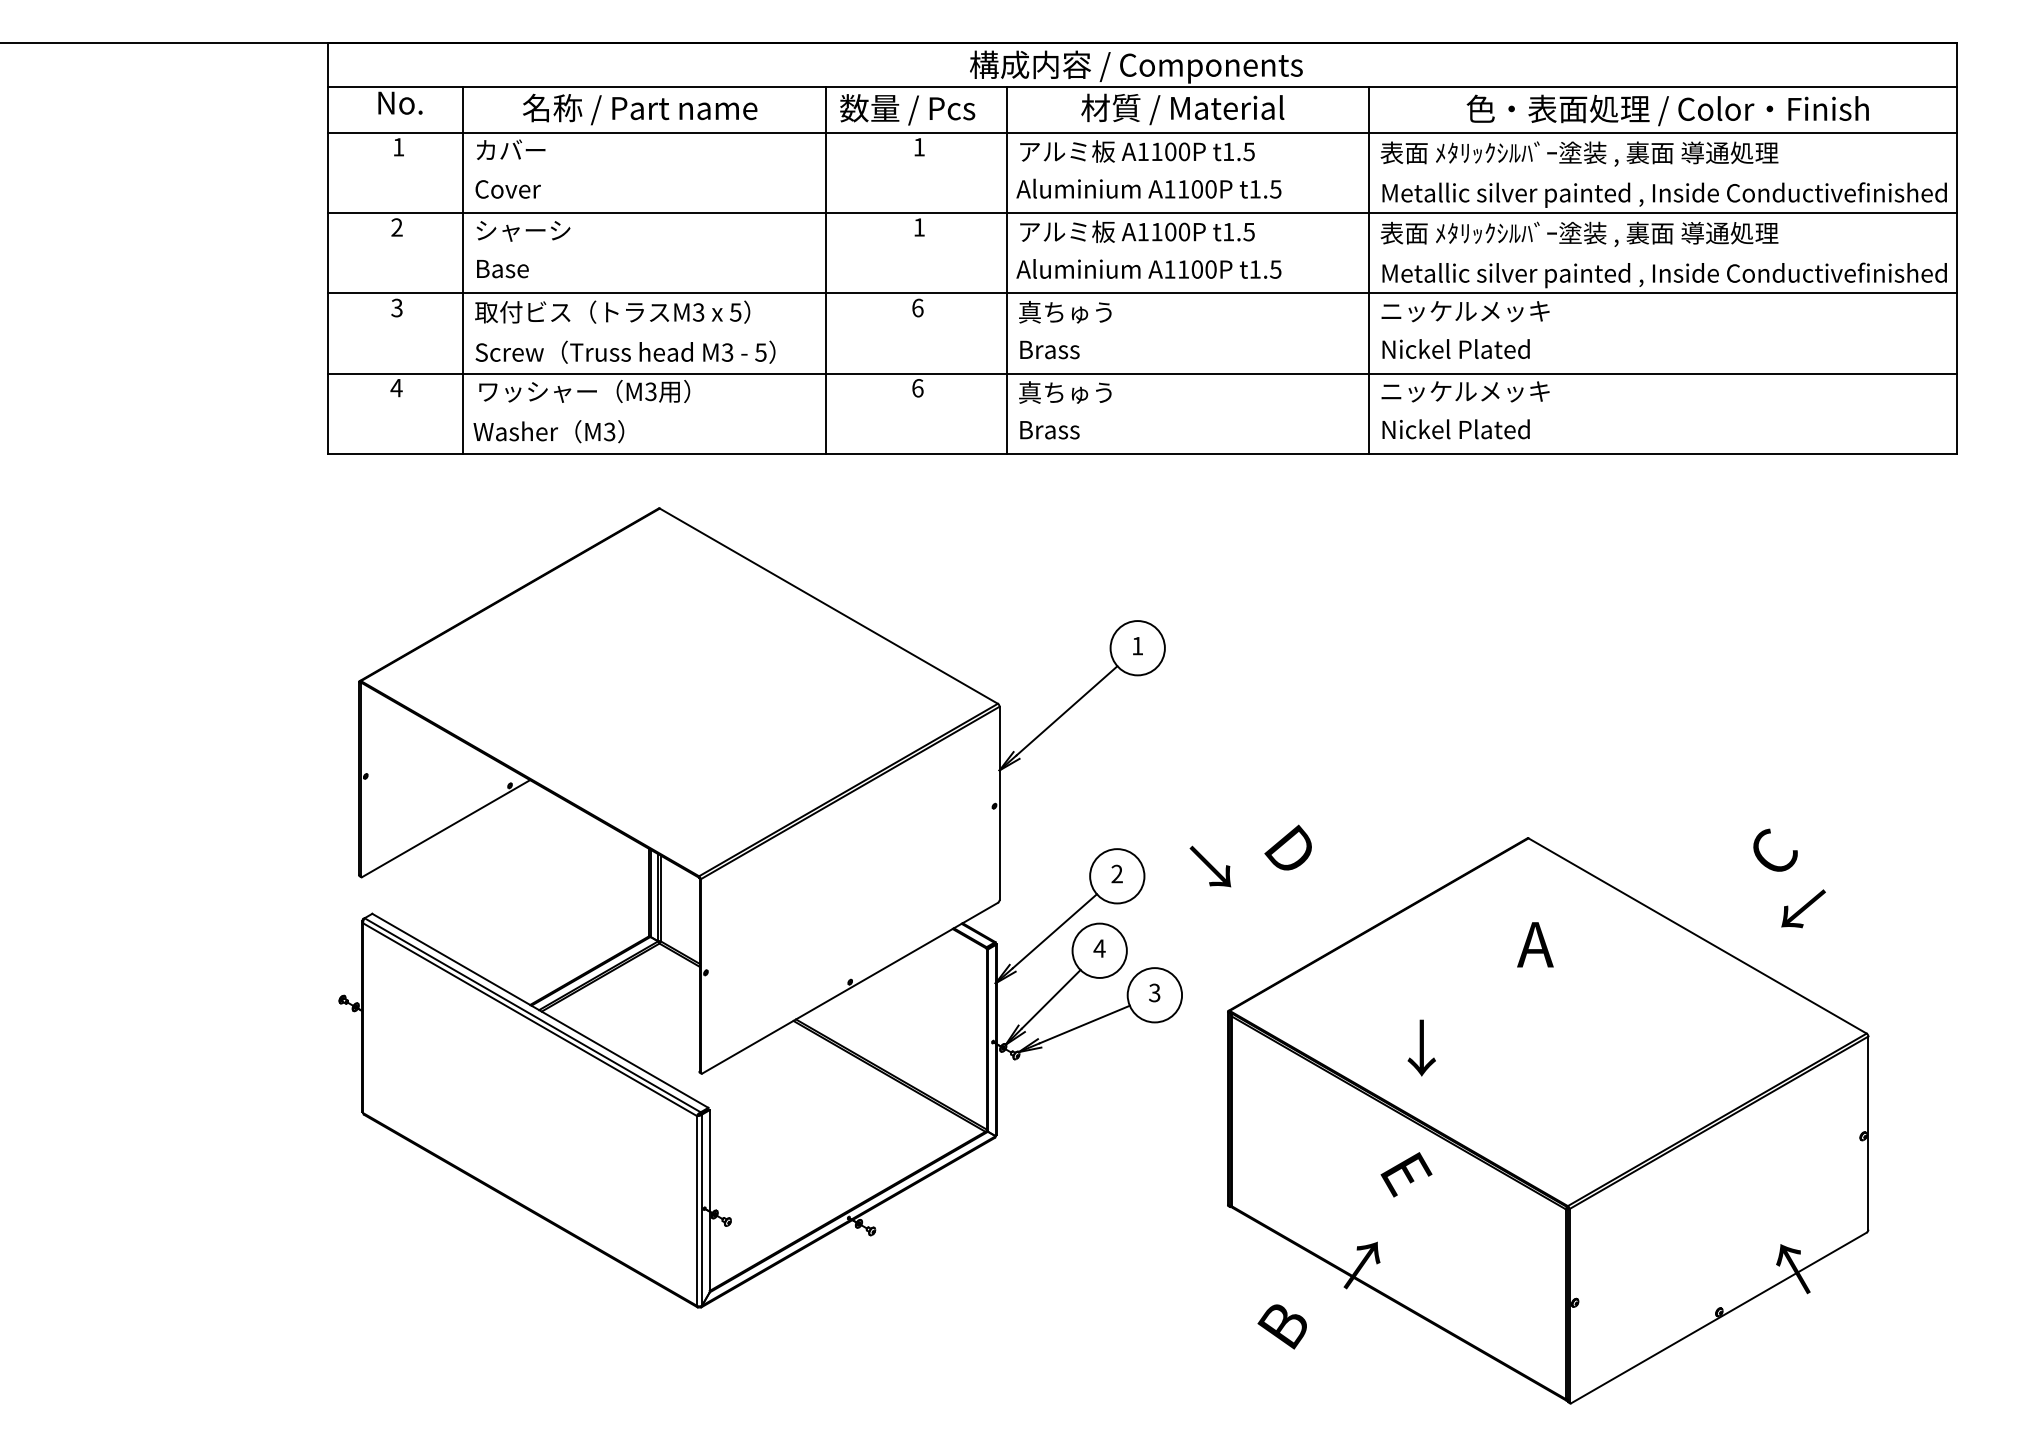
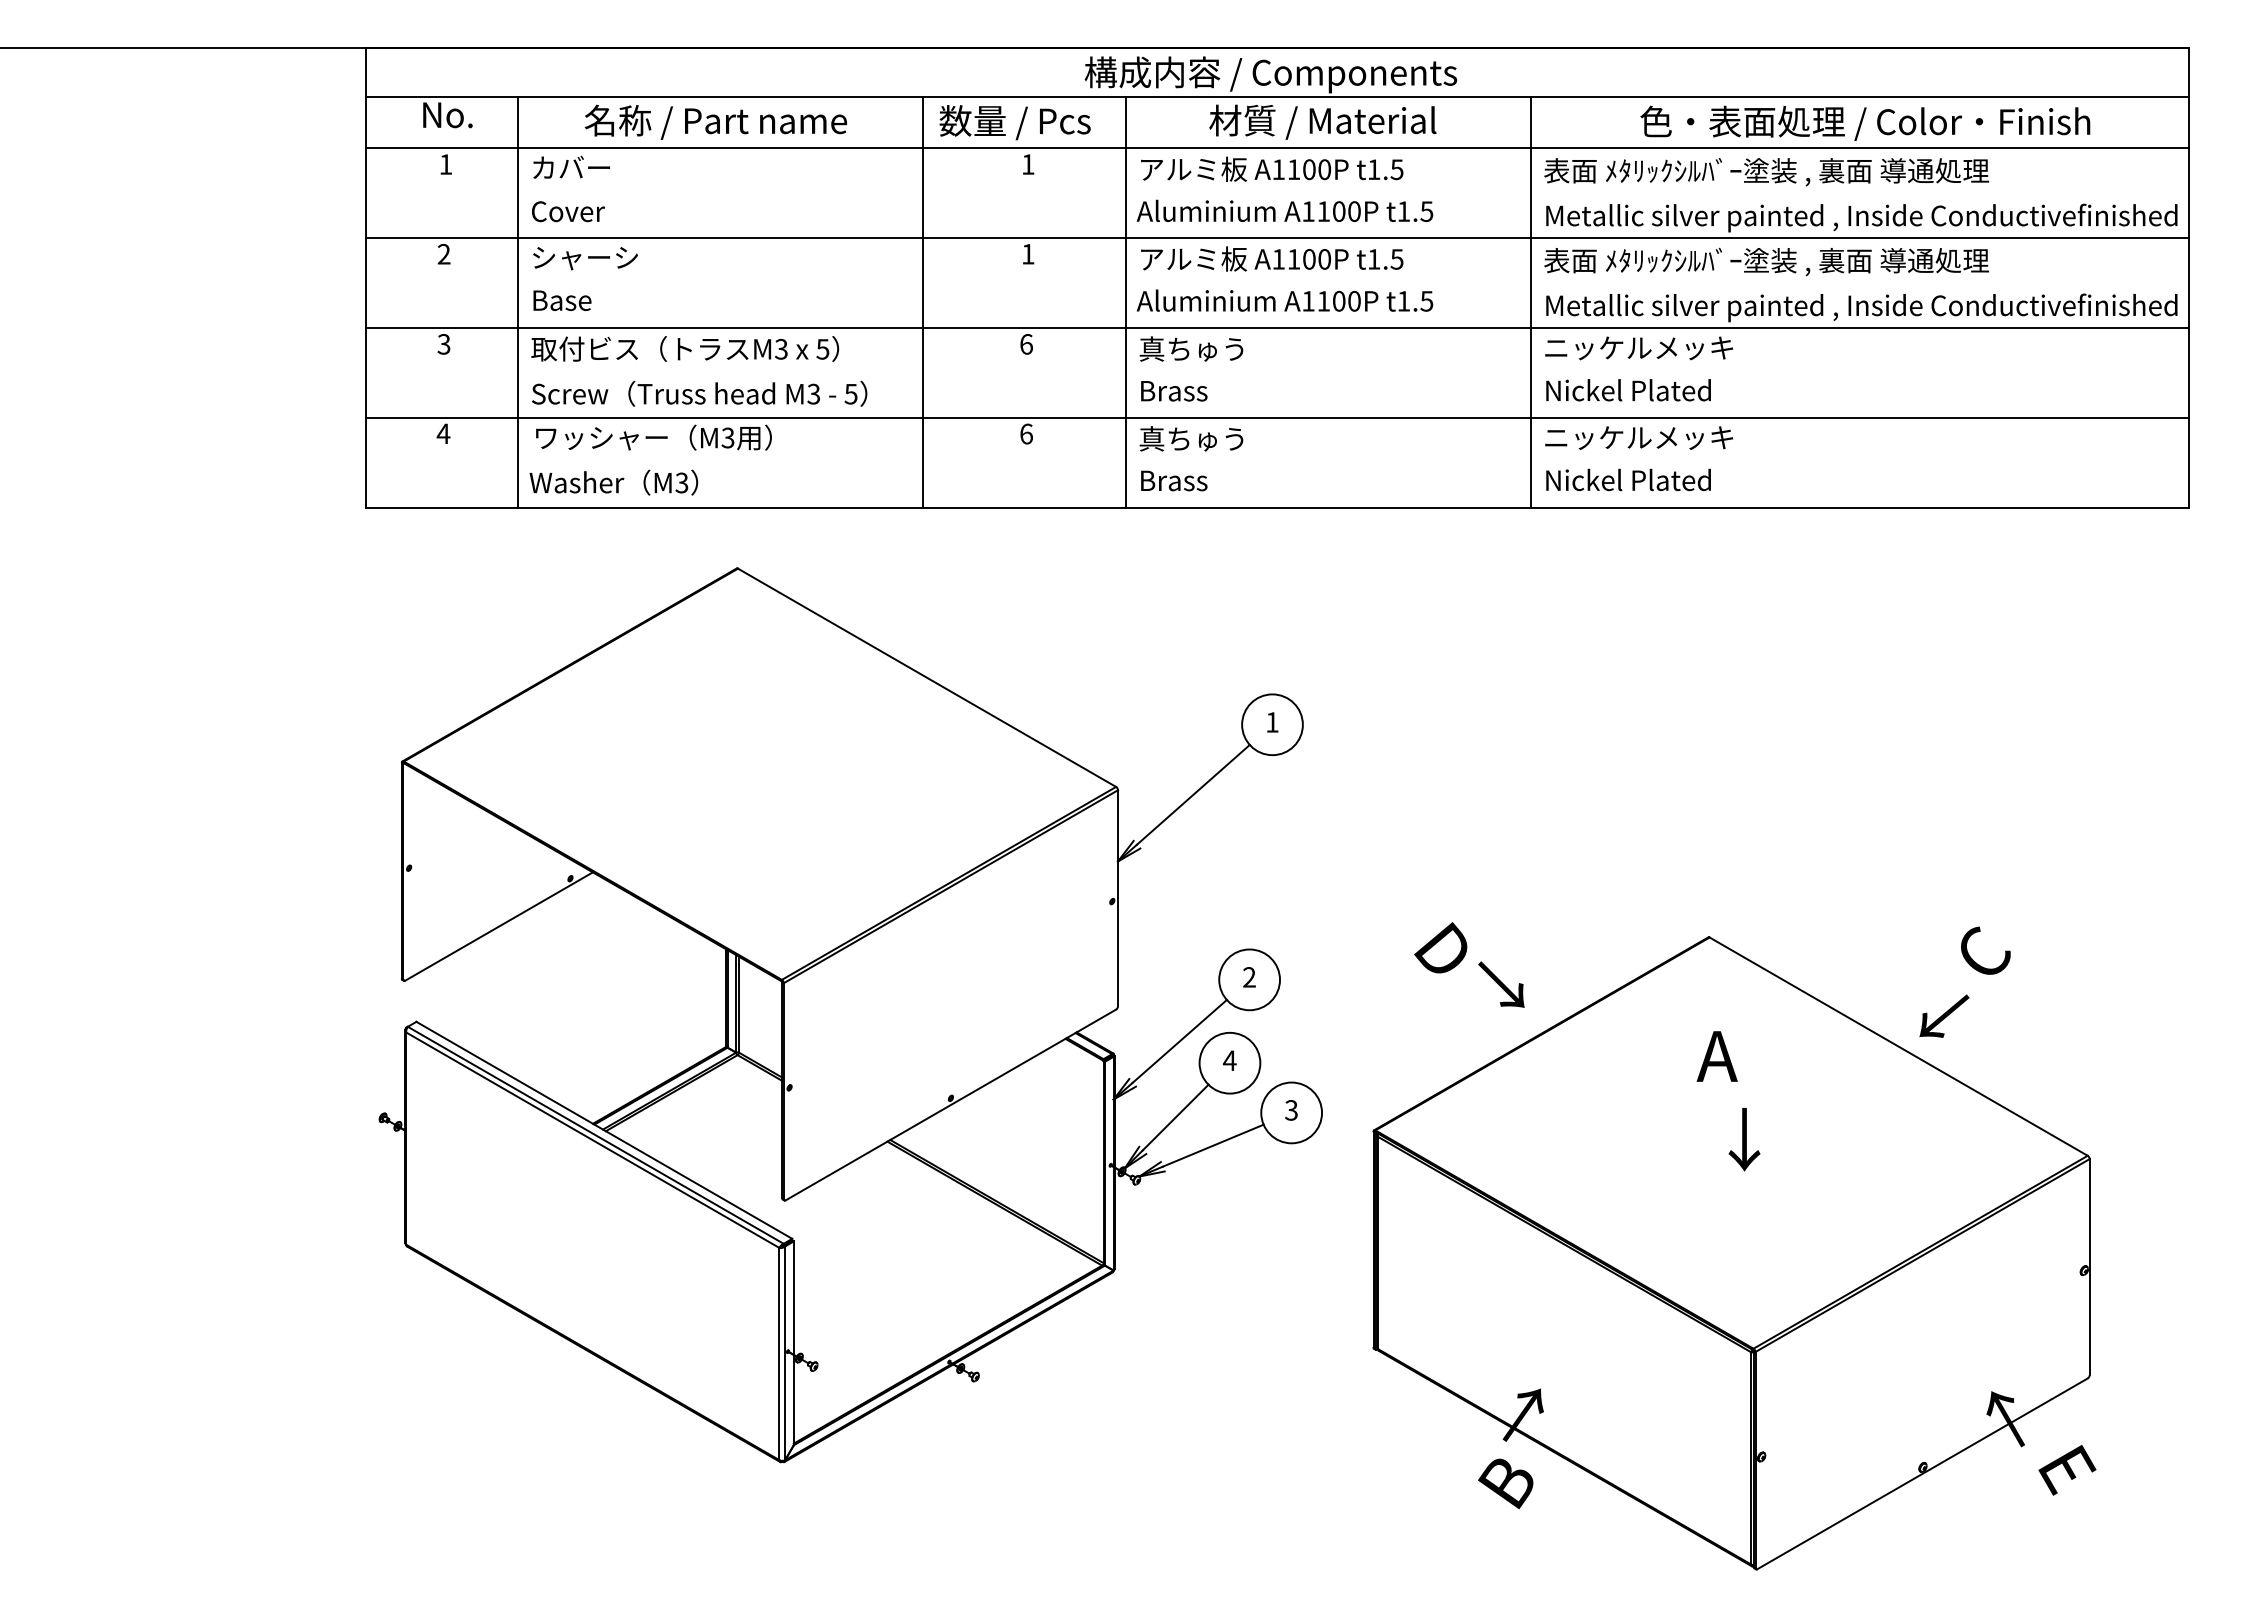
text: (1210, 866) -> (1501, 984), moved
text: (1803, 908) -> (1944, 1015), moved
text: (1421, 1047) -> (1744, 1138), moved
text: (1406, 1174) -> (2067, 1469), moved
text: (1281, 1326) -> (1504, 1483), moved

